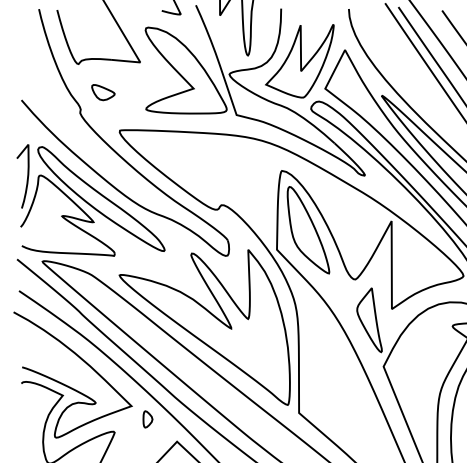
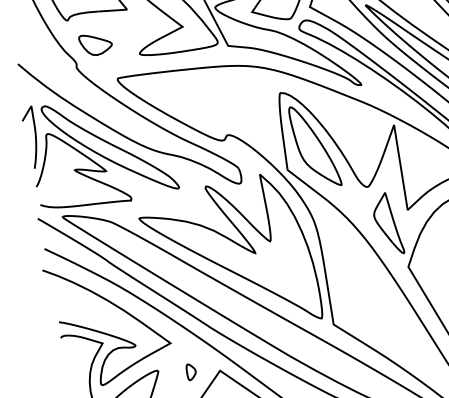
part: (103, 92) -> (96, 44), size x1.43
part: (147, 419) -> (190, 372), moved

